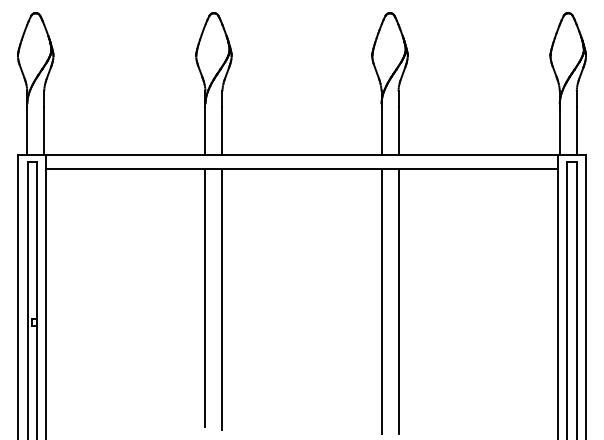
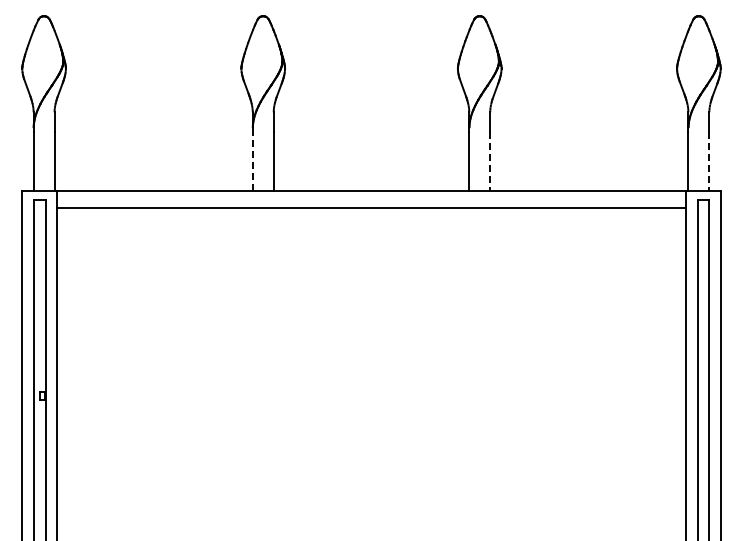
line: (205, 131) -> (252, 161), solid -> dashed
line: (398, 131) -> (490, 161), solid -> dashed
line: (576, 131) -> (709, 161), solid -> dashed
line: (205, 298) -> (252, 366), removed
line: (222, 299) -> (273, 368), removed
line: (381, 301) -> (469, 370), removed
line: (398, 301) -> (490, 370), removed

